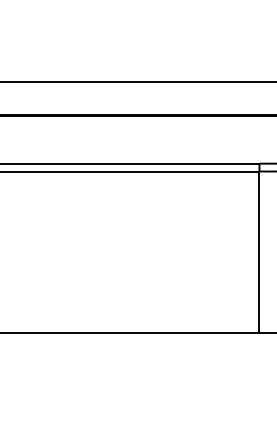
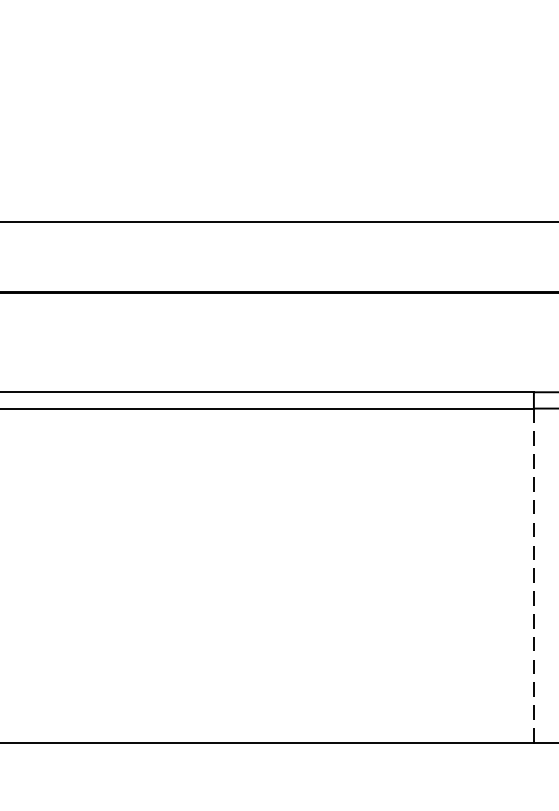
line: (259, 252) -> (533, 576), solid -> dashed

